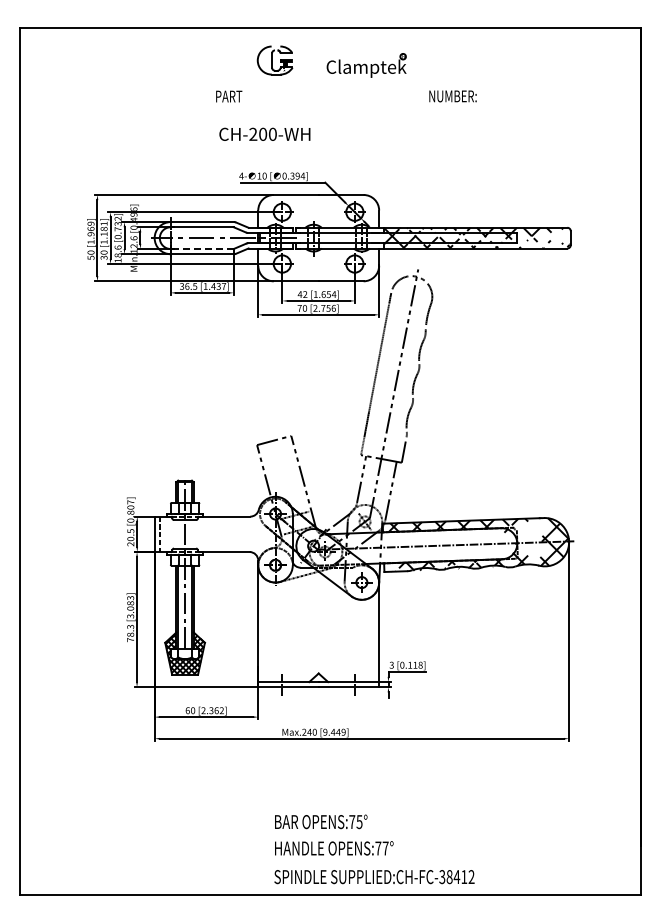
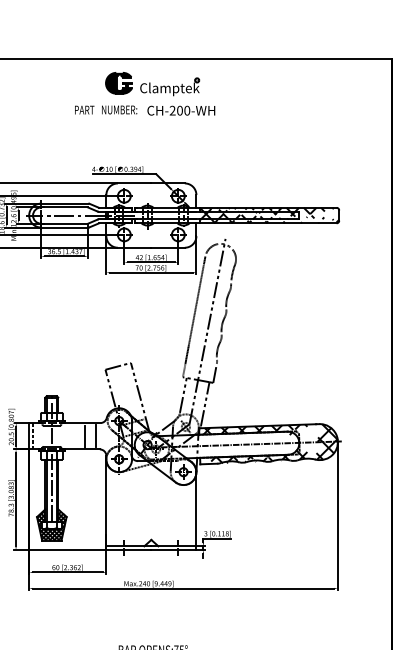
fill: (274, 60) -> (118, 83), added
part: (366, 65) -> (169, 86), moved
text: (452, 96) -> (119, 110), moved
text: (264, 133) -> (181, 110), moved
line: (202, 249) -> (64, 224), dashed -> solid
line: (244, 533) -> (96, 435), added
line: (228, 534) -> (84, 436), added

